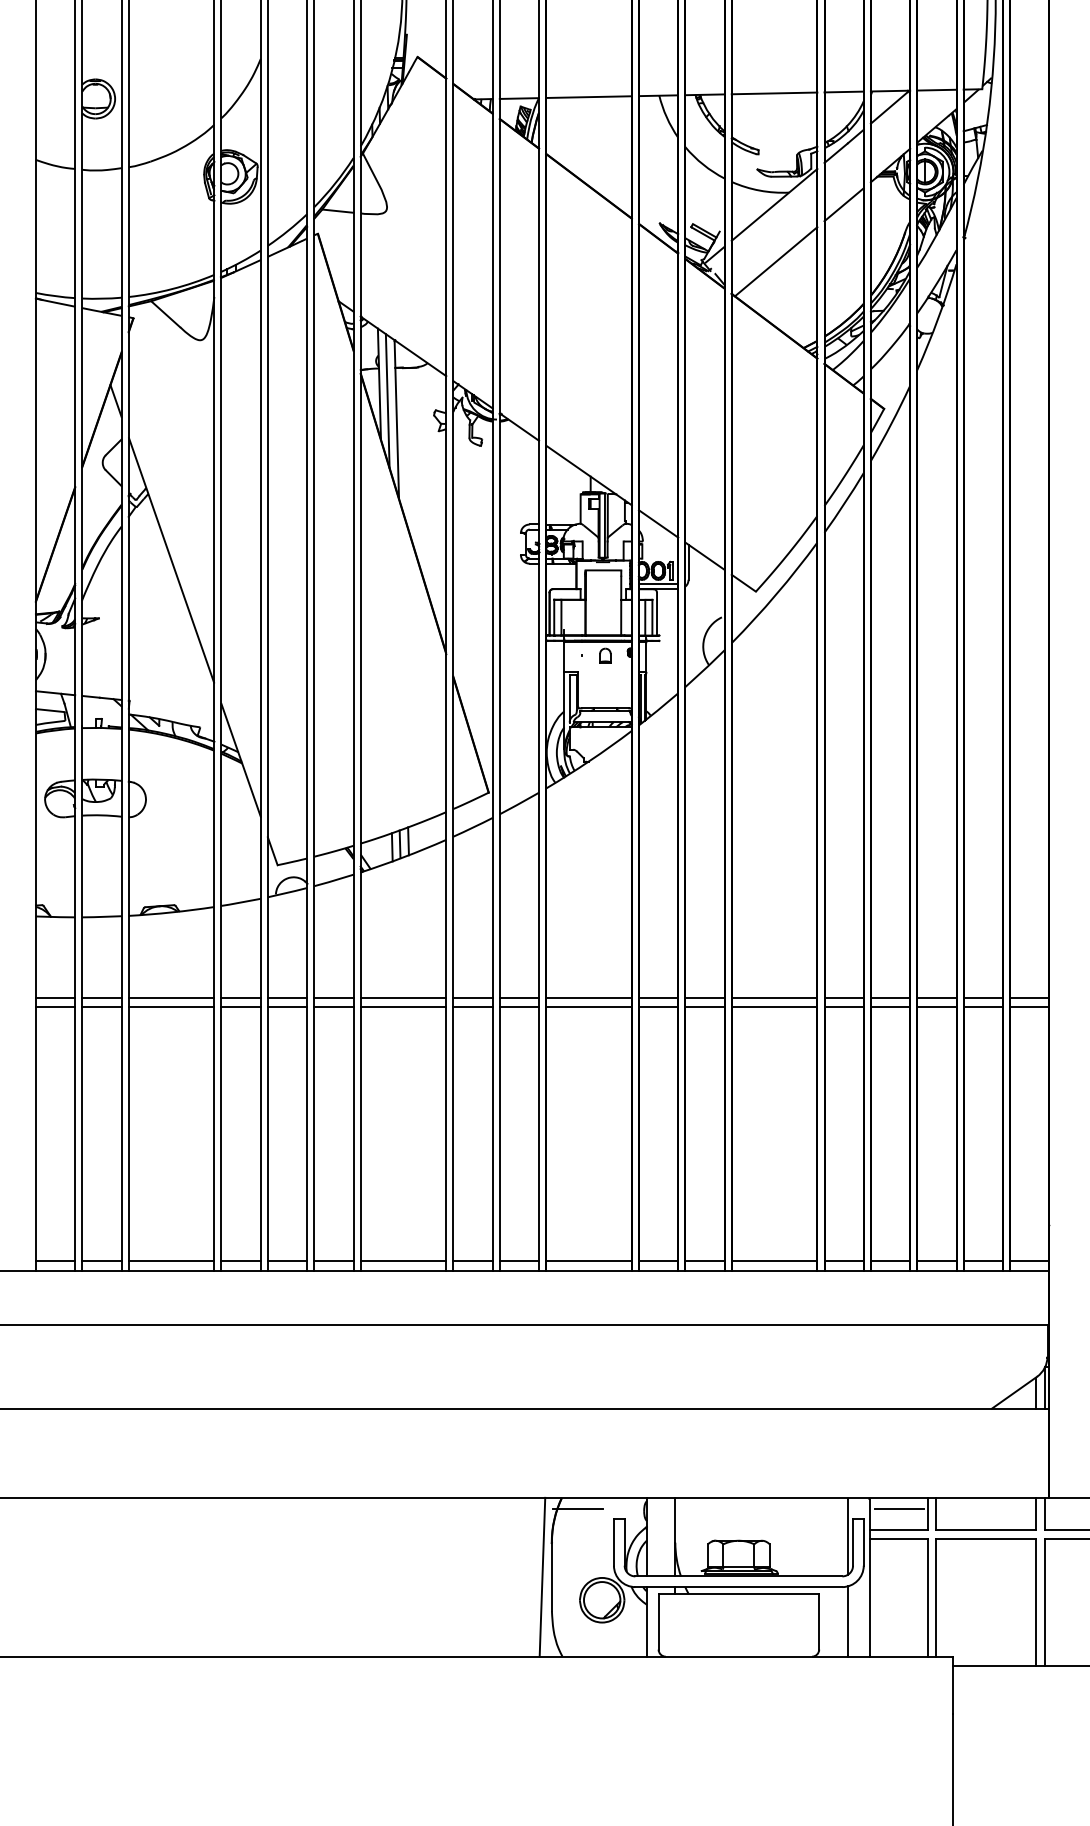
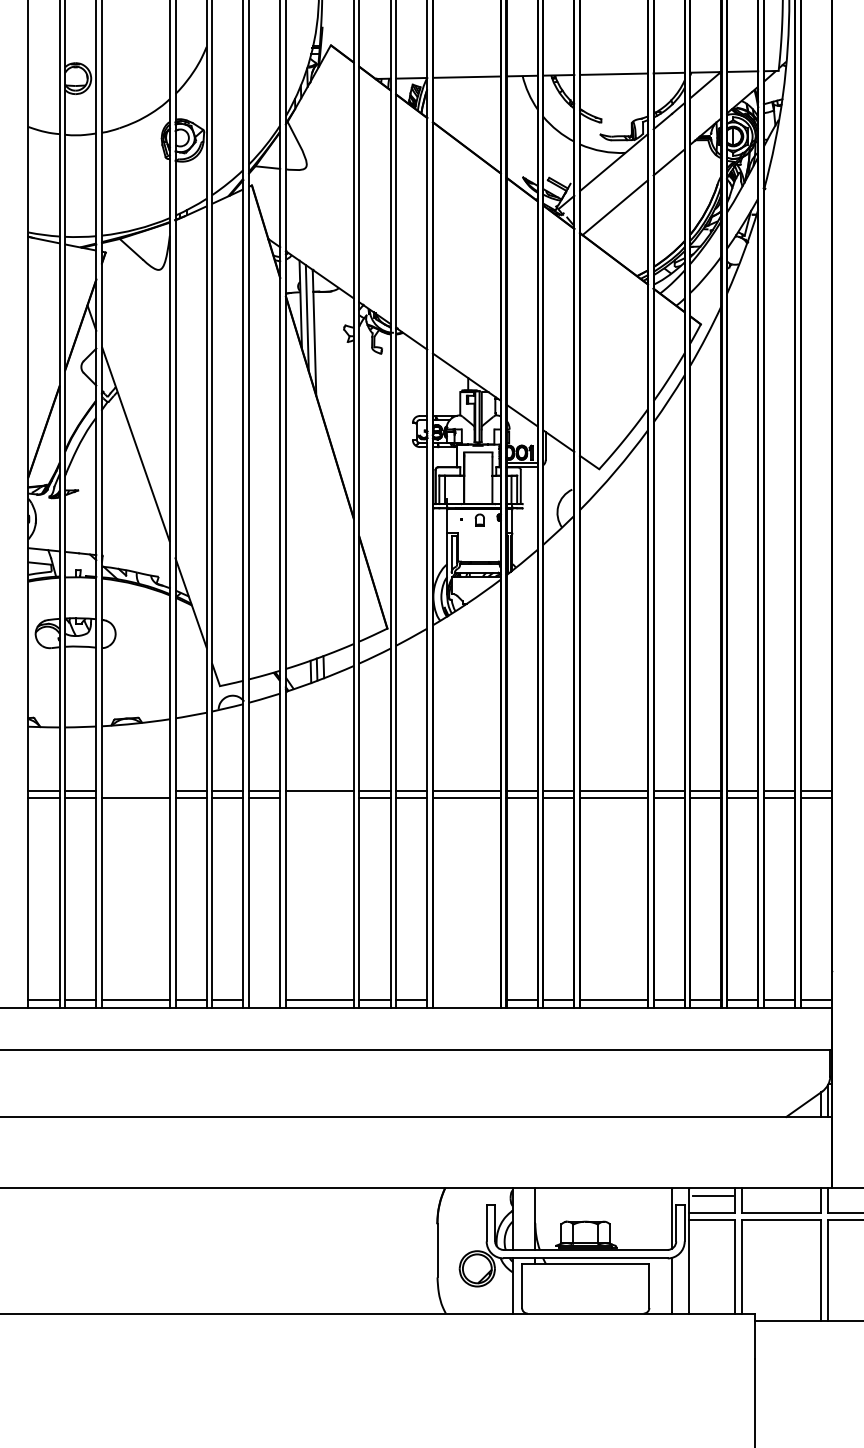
line: (171, 997) -> (135, 790), removed
line: (403, 1006) -> (319, 798), removed
line: (333, 1260) -> (264, 999), removed
line: (588, 1260) -> (466, 999), removed
line: (578, 1508) -> (458, 1196), removed
line: (542, 1576) -> (430, 1250), removed

